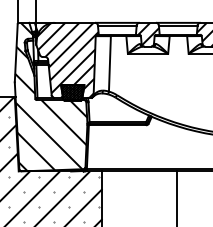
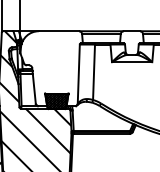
hatch: (148, 33) -> (132, 41), removed
hatch: (67, 59) -> (51, 67), removed

